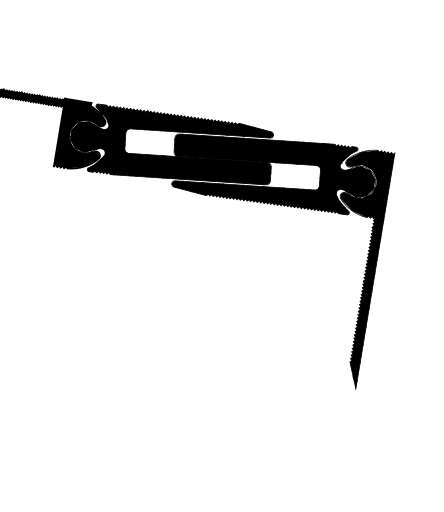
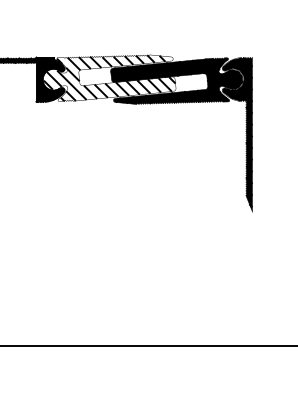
fill: (171, 147) -> (109, 77), removed

